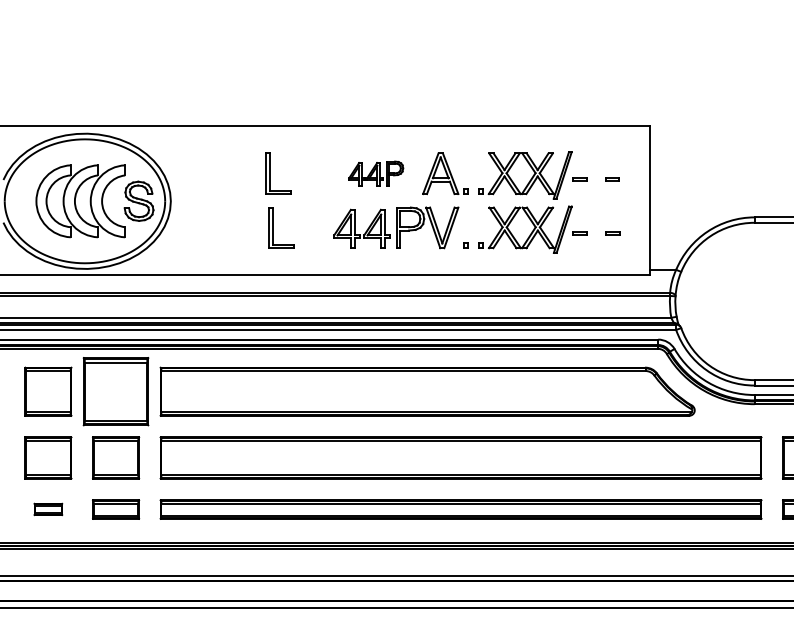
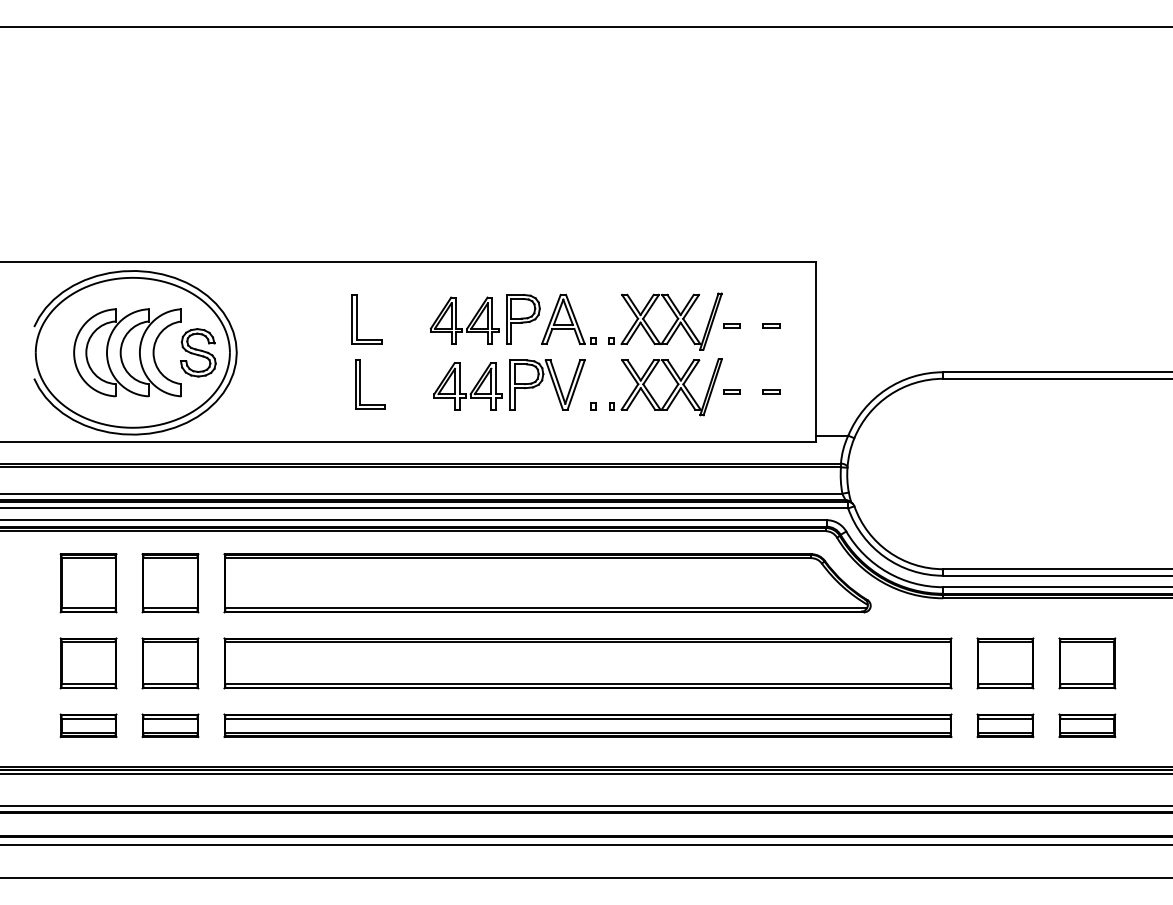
part: (375, 173) -> (484, 319), size x1.67
part: (116, 391) -> (170, 583), size x0.71
part: (48, 509) -> (88, 725), size x1.67

